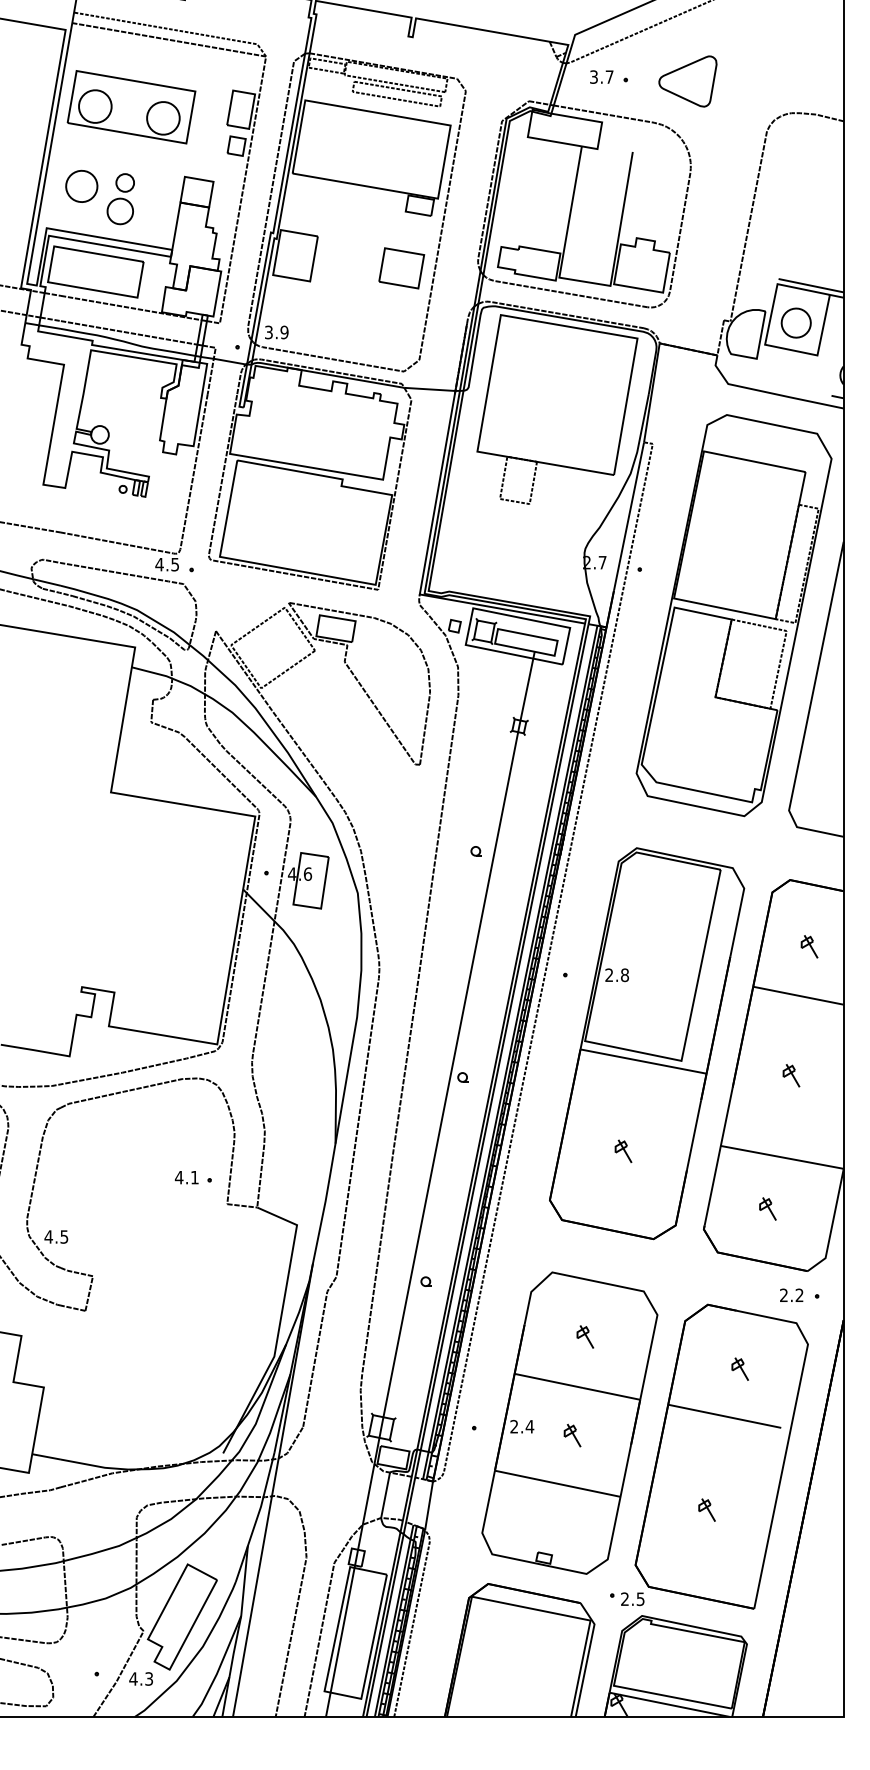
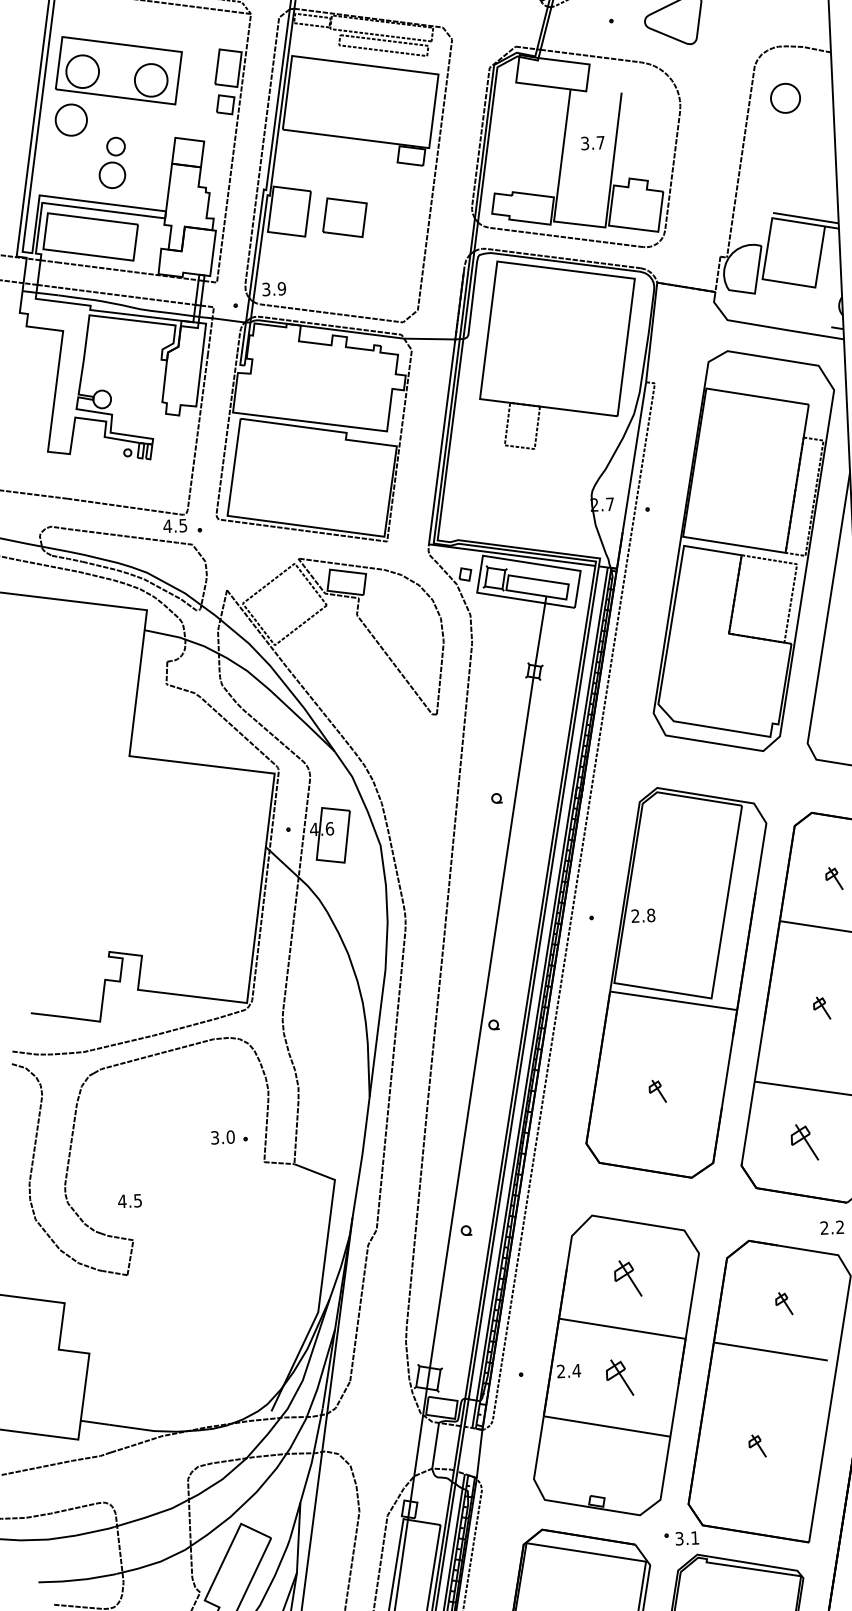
text: (601, 76) -> (592, 142), moved
part: (81, 185) -> (71, 119), moved
part: (401, 268) -> (344, 217), moved
part: (795, 322) -> (784, 97), moved
text: (186, 1177) -> (222, 1137), 4.1 -> 3.0
part: (767, 1208) -> (804, 1141), size x1.6
text: (56, 1236) -> (130, 1200), moved
part: (585, 1336) -> (628, 1278), size x1.6
part: (572, 1435) -> (619, 1377), size x1.6
text: (632, 1599) -> (687, 1538), 2.5 -> 3.1

